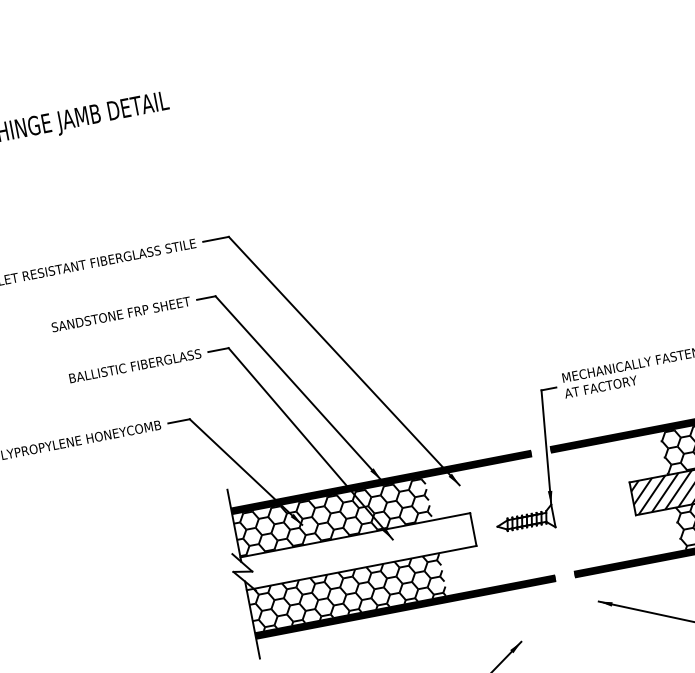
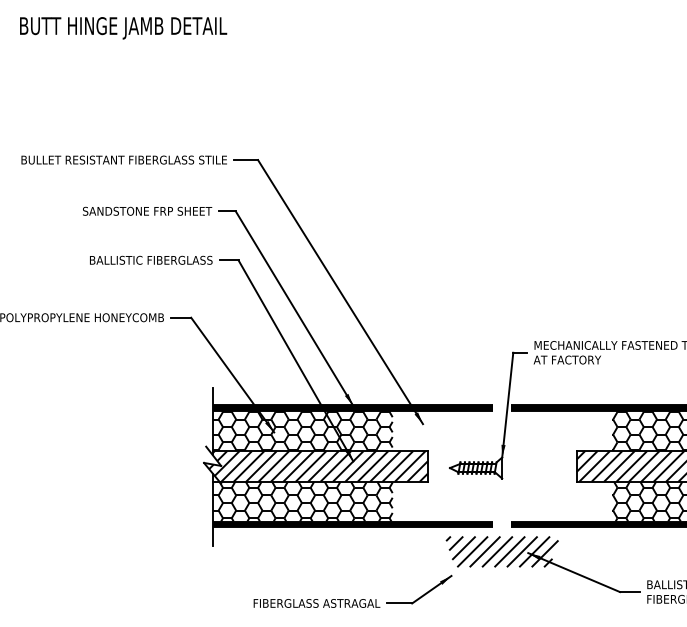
hatch: (356, 552) -> (318, 466), added
hatch: (570, 605) -> (502, 551), added

